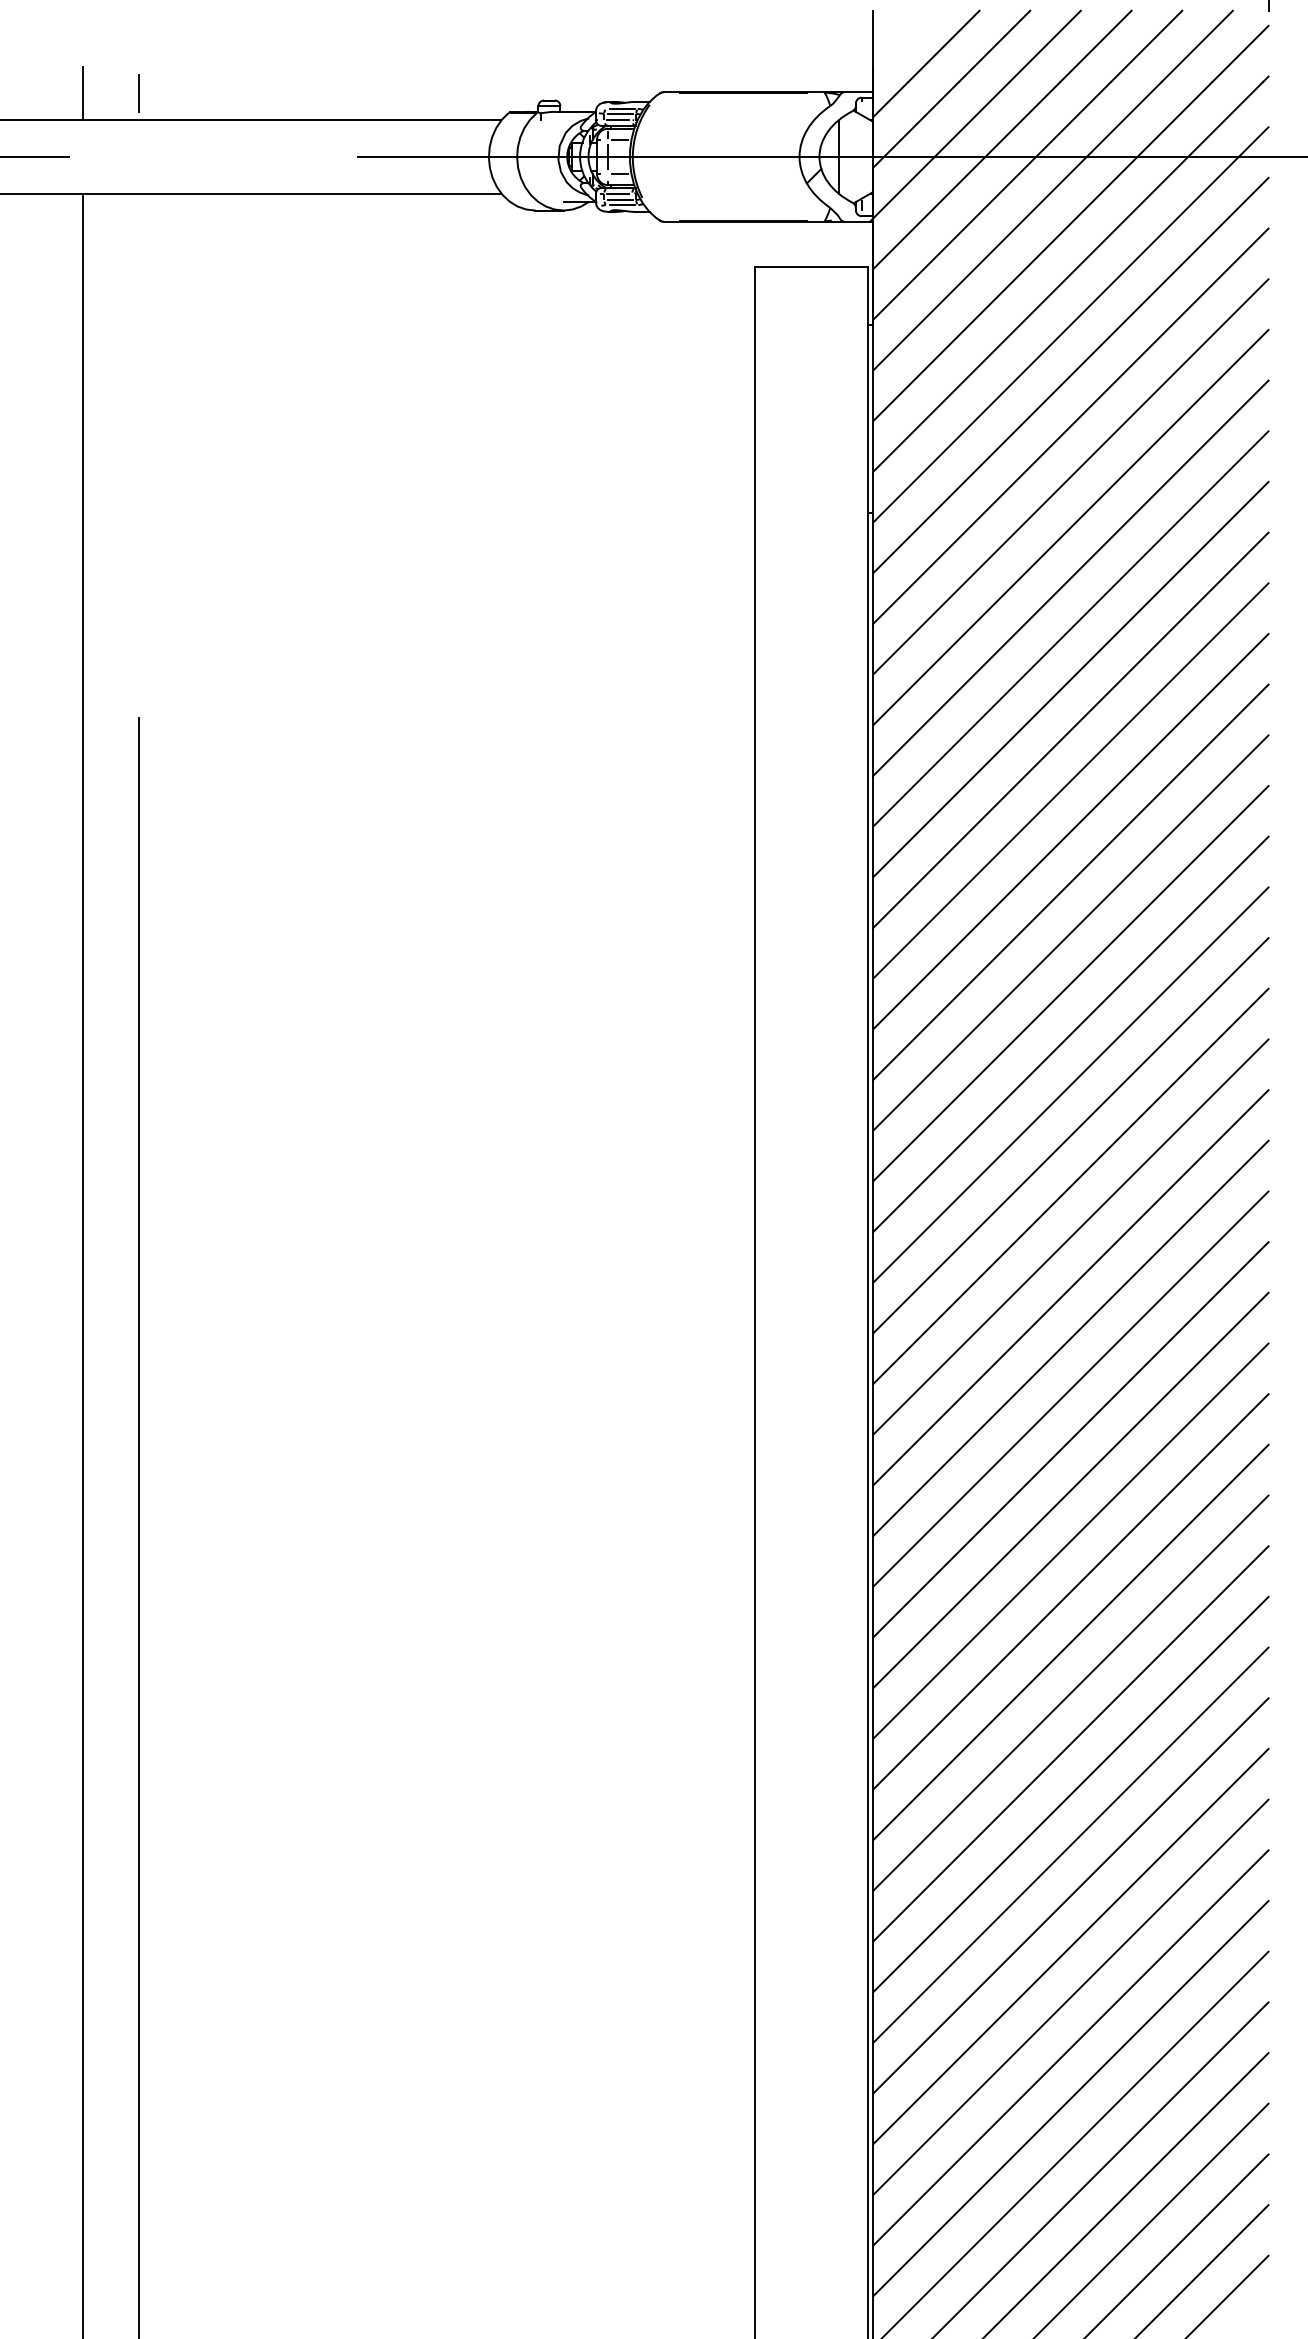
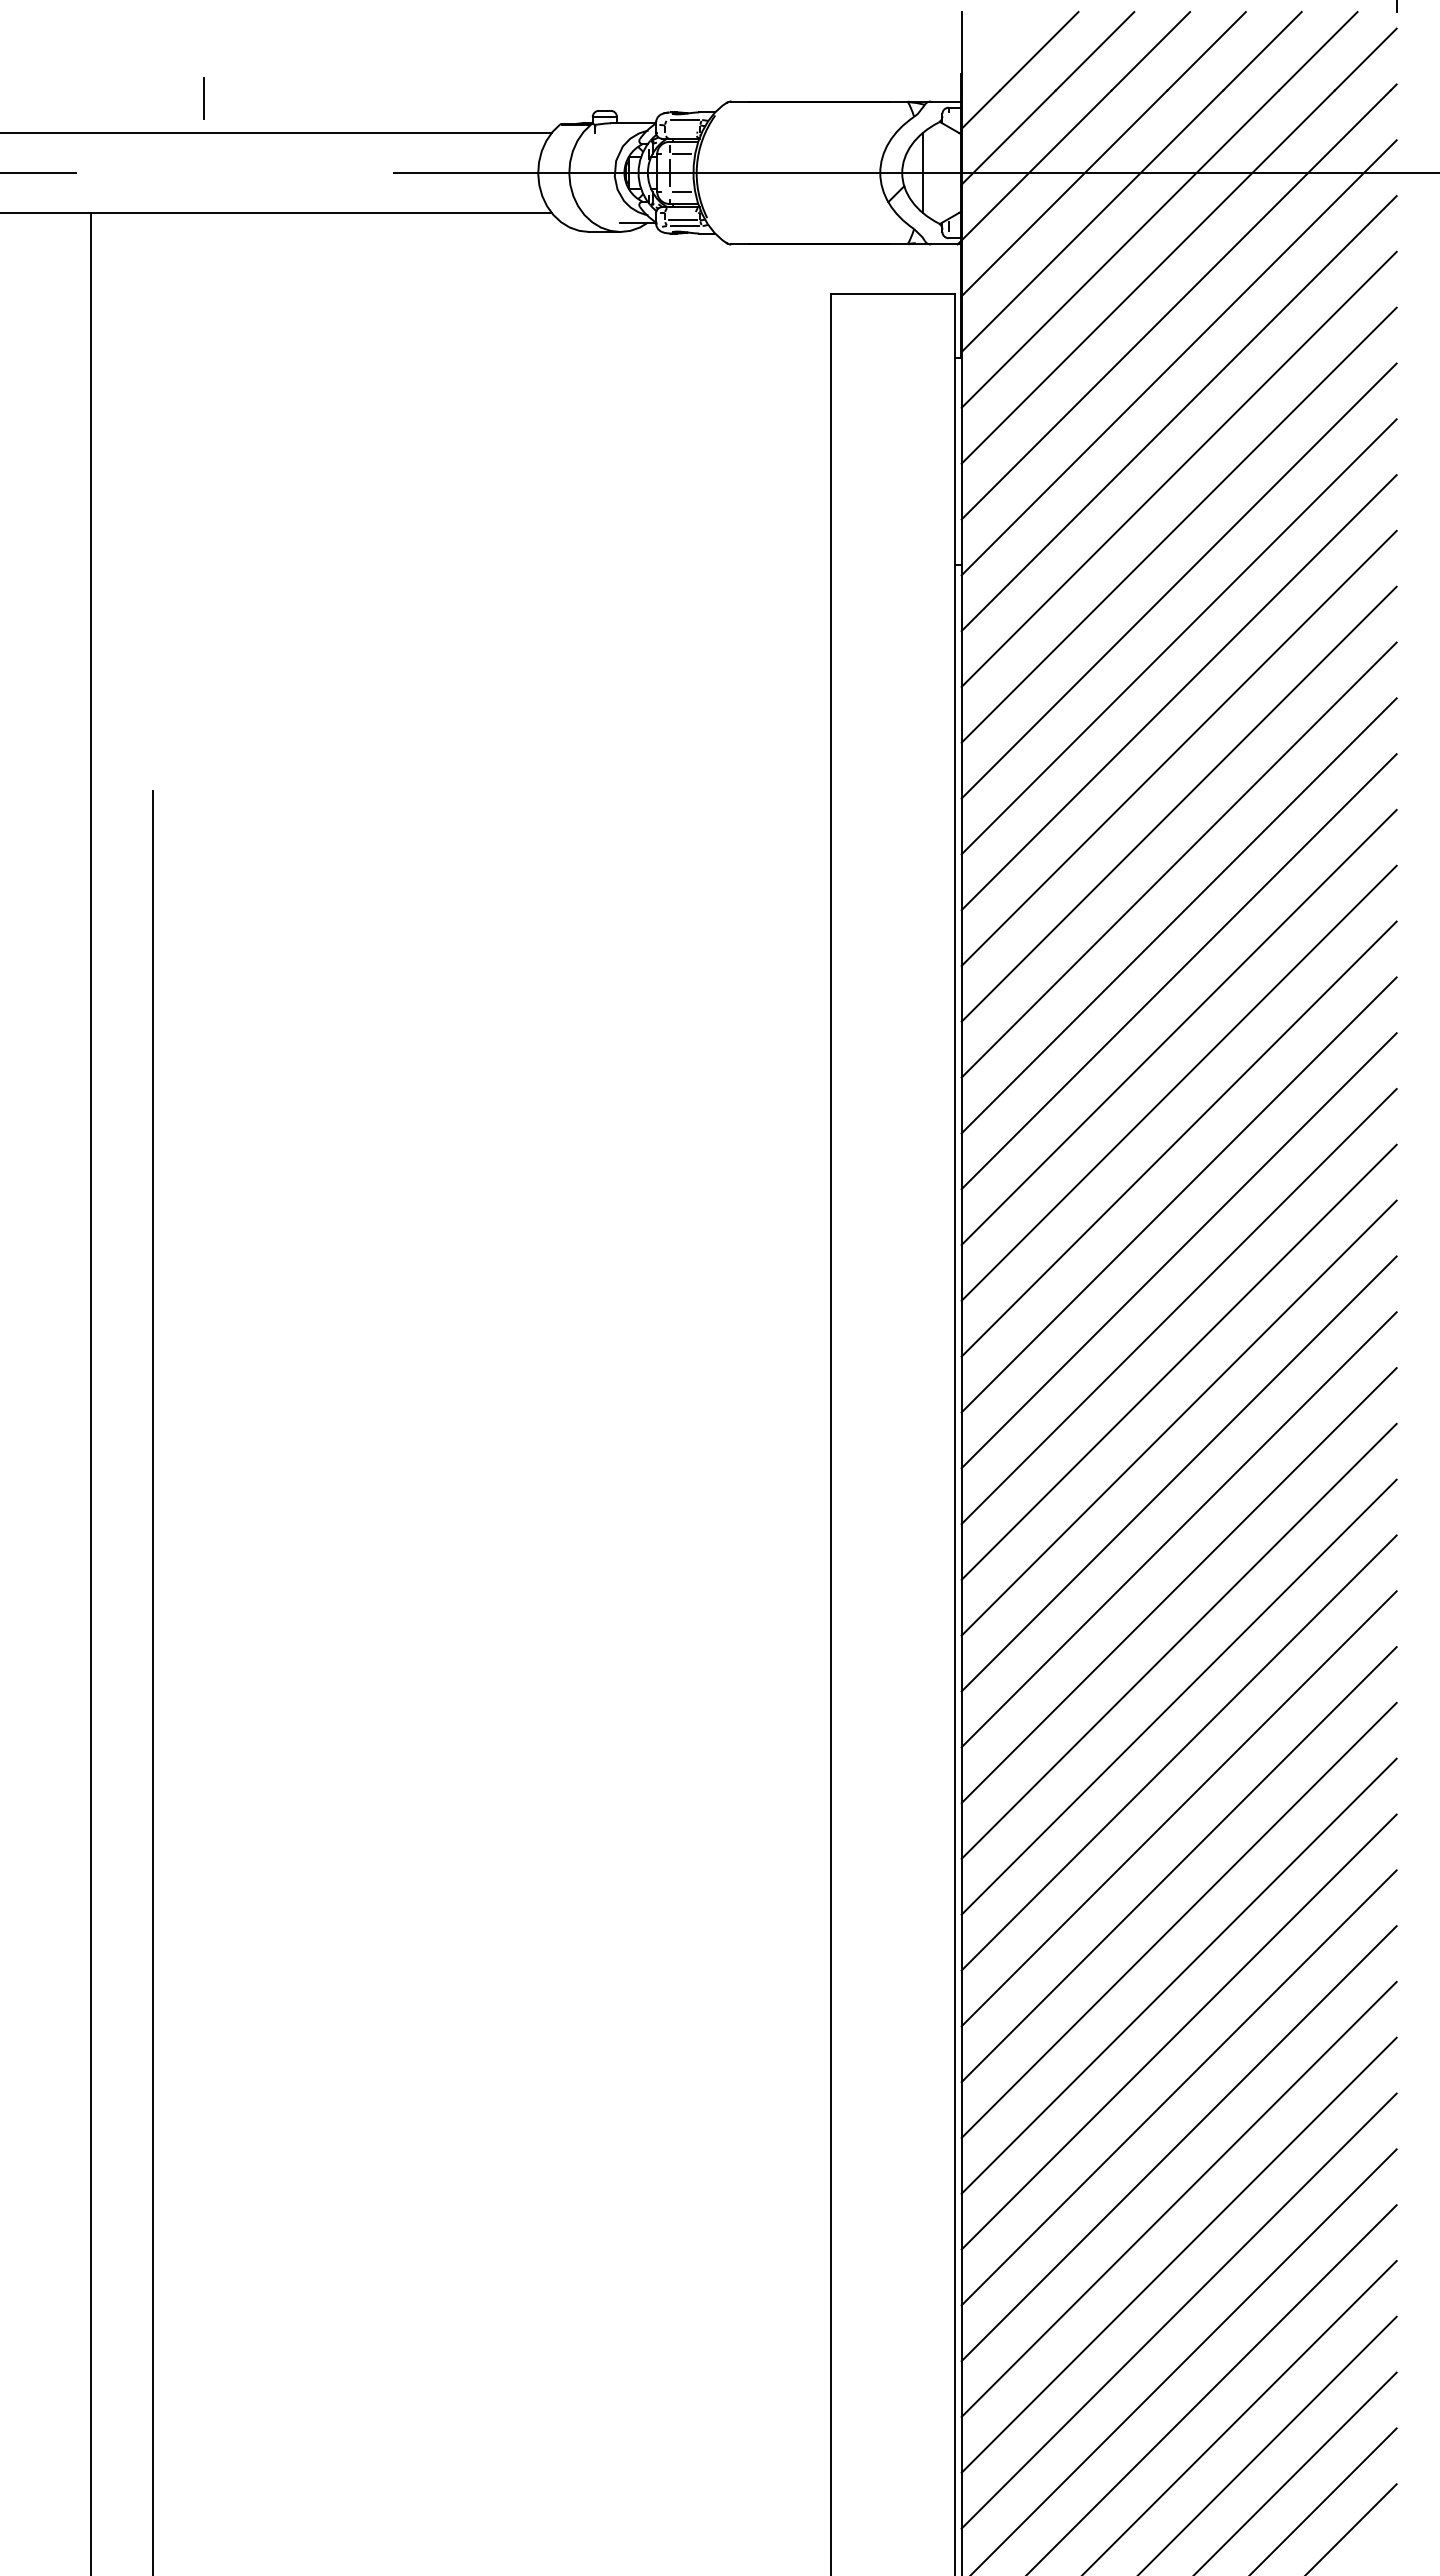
line: (83, 93) -> (91, 103), removed
line: (138, 93) -> (203, 98), moved
line: (619, 113) -> (682, 125), removed
line: (618, 120) -> (680, 132), removed
line: (618, 193) -> (680, 213), removed

